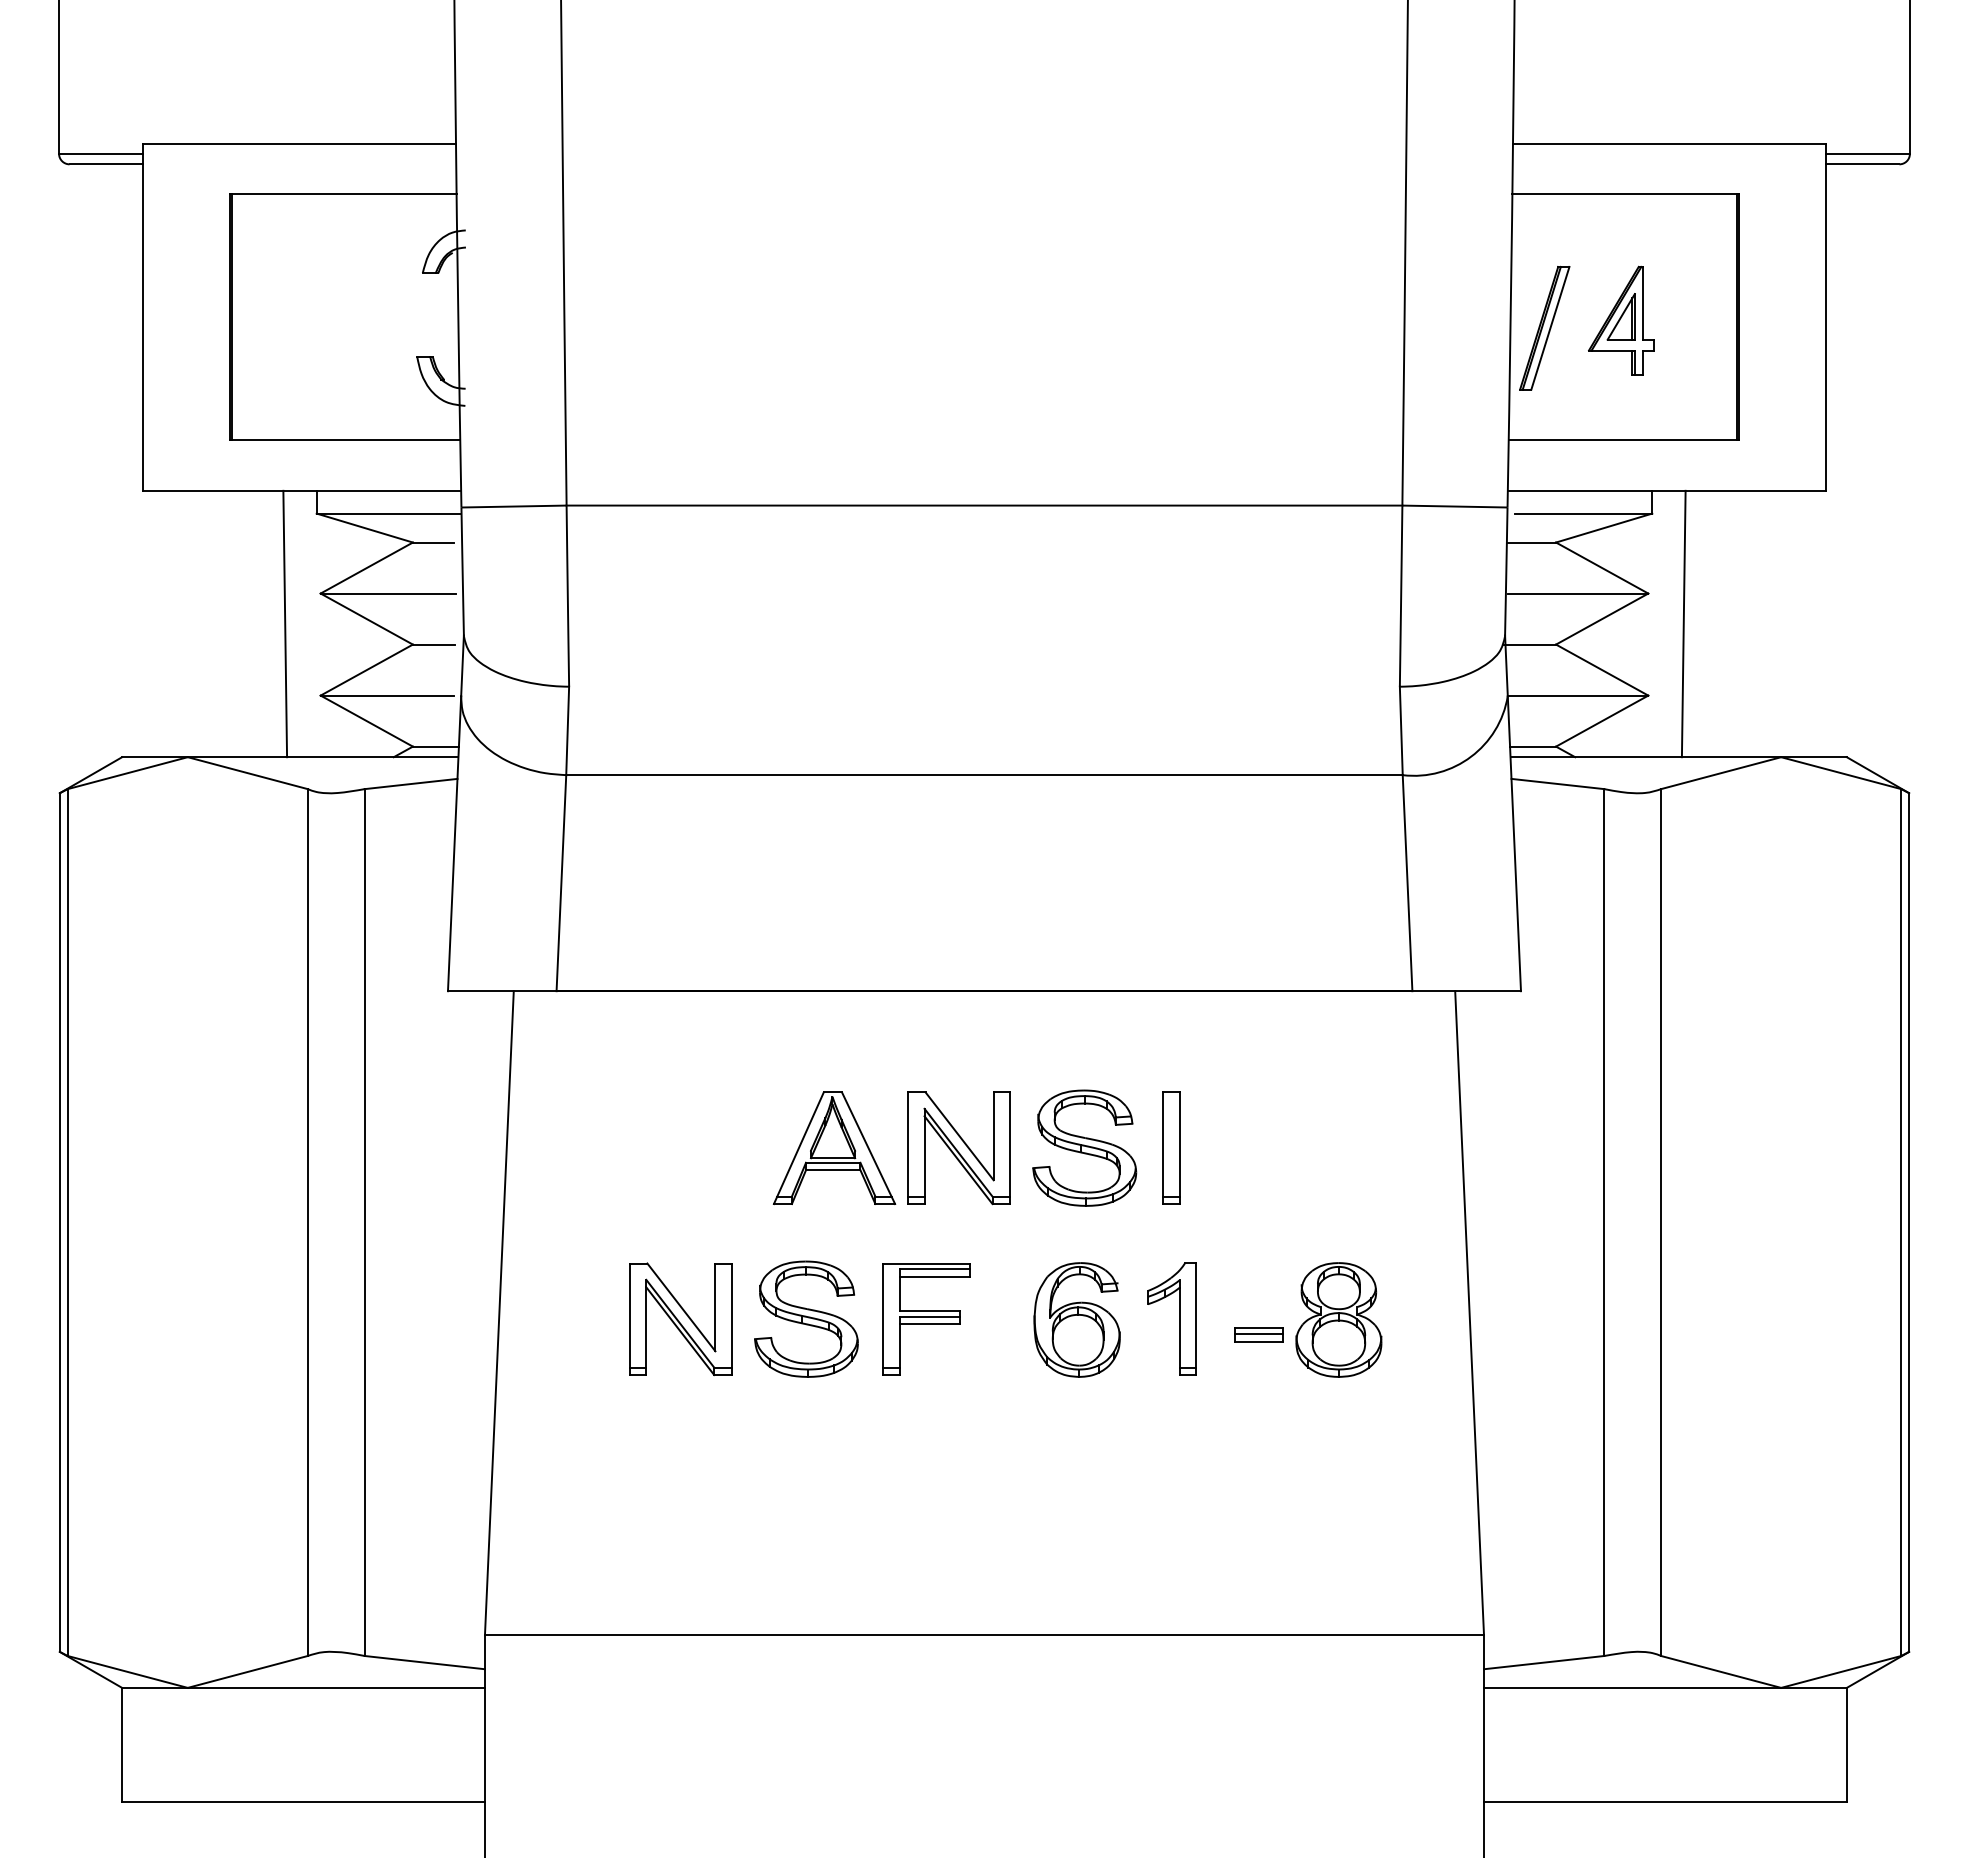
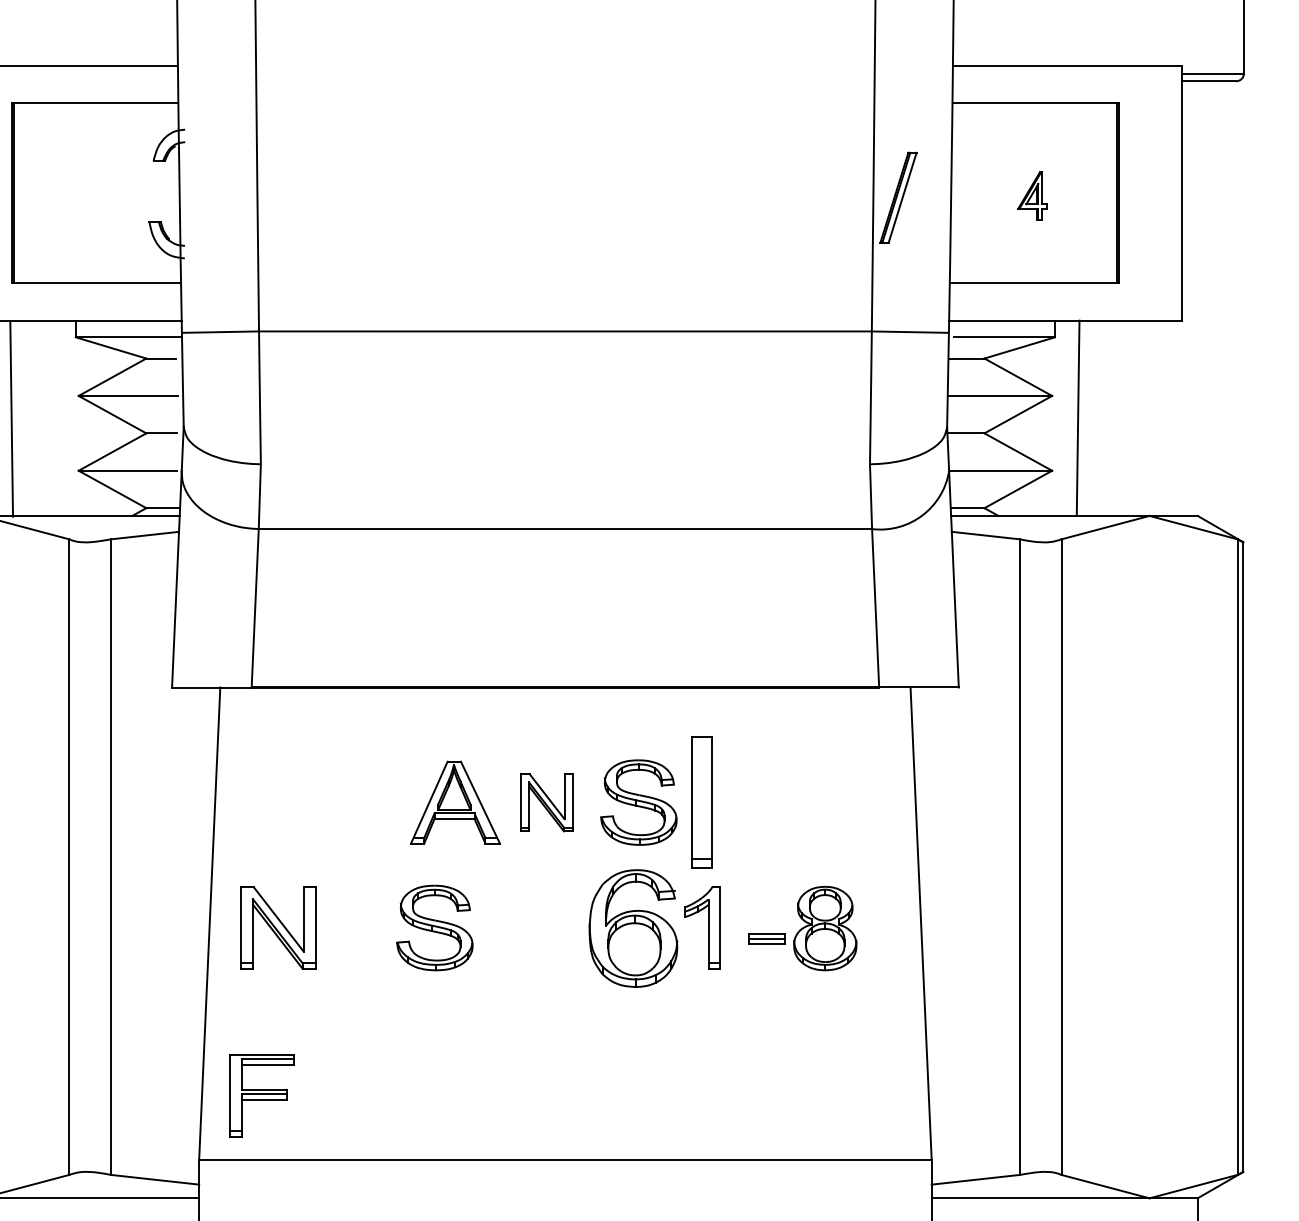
part: (1621, 320) -> (1032, 195), size x0.6
part: (1544, 327) -> (898, 197), moved
line: (285, 623) -> (11, 418), moved
part: (1171, 1147) -> (702, 802), size x1.6
part: (958, 1148) -> (546, 802), size x0.7
part: (680, 1319) -> (278, 928), moved
part: (926, 1319) -> (261, 1096), moved
part: (1076, 1319) -> (632, 928), size x1.4

